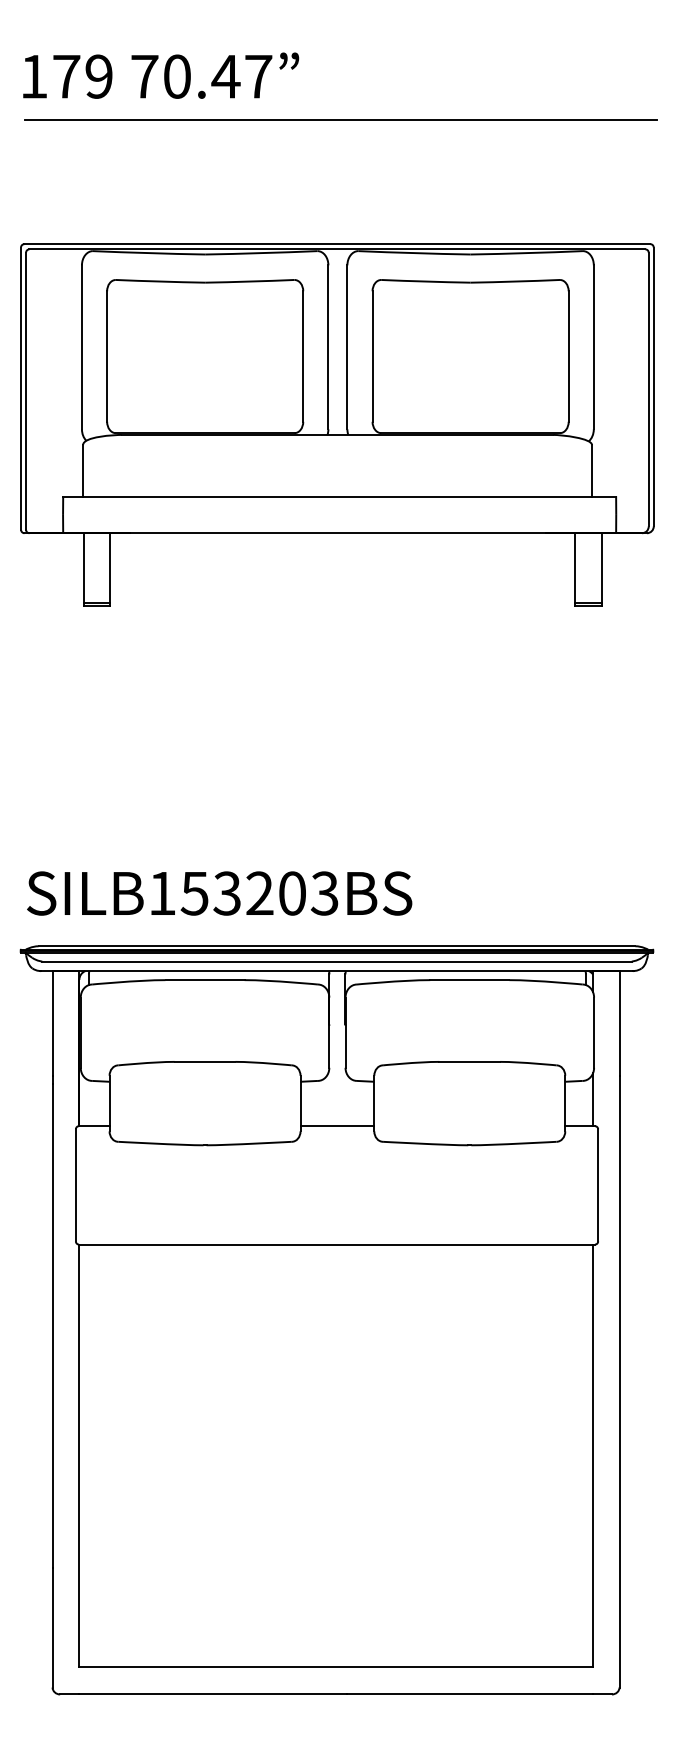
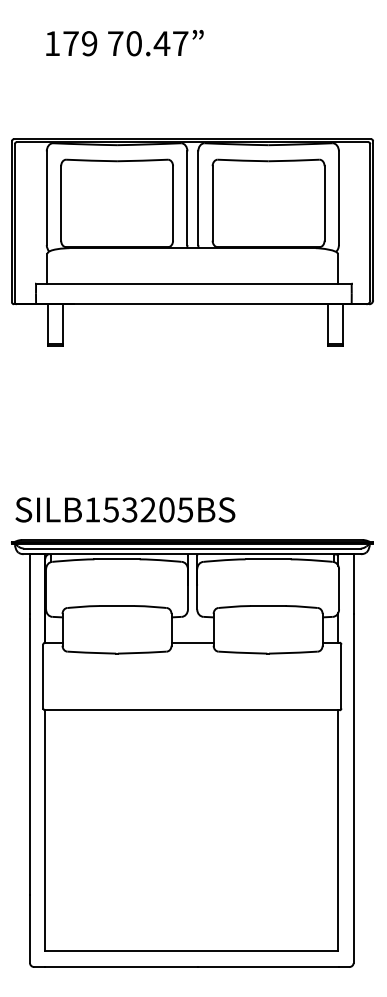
text: (160, 76) -> (124, 43), moved
line: (340, 120) -> (194, 68), removed
text: (324, 892) -> (185, 509), SILB153203BS -> SILB153205BS

